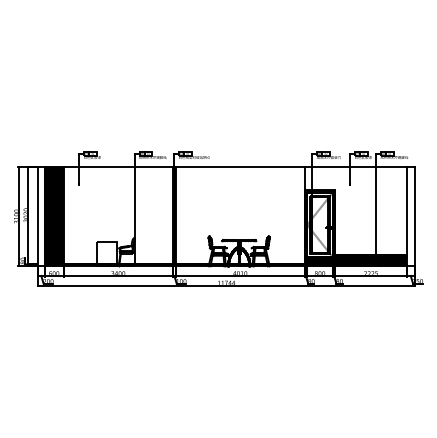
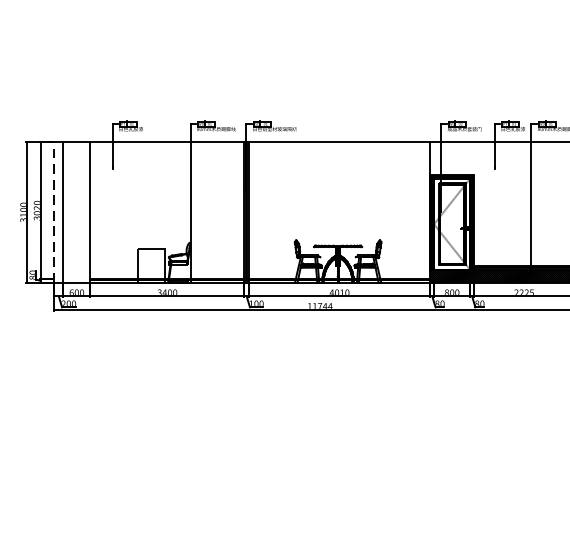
line: (38, 216) -> (54, 212), solid -> dashed
hatch: (53, 216) -> (76, 212), removed

